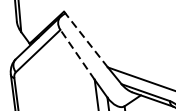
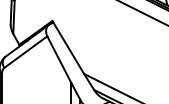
line: (86, 39) -> (68, 47), dashed -> solid
line: (77, 54) -> (59, 59), dashed -> solid

